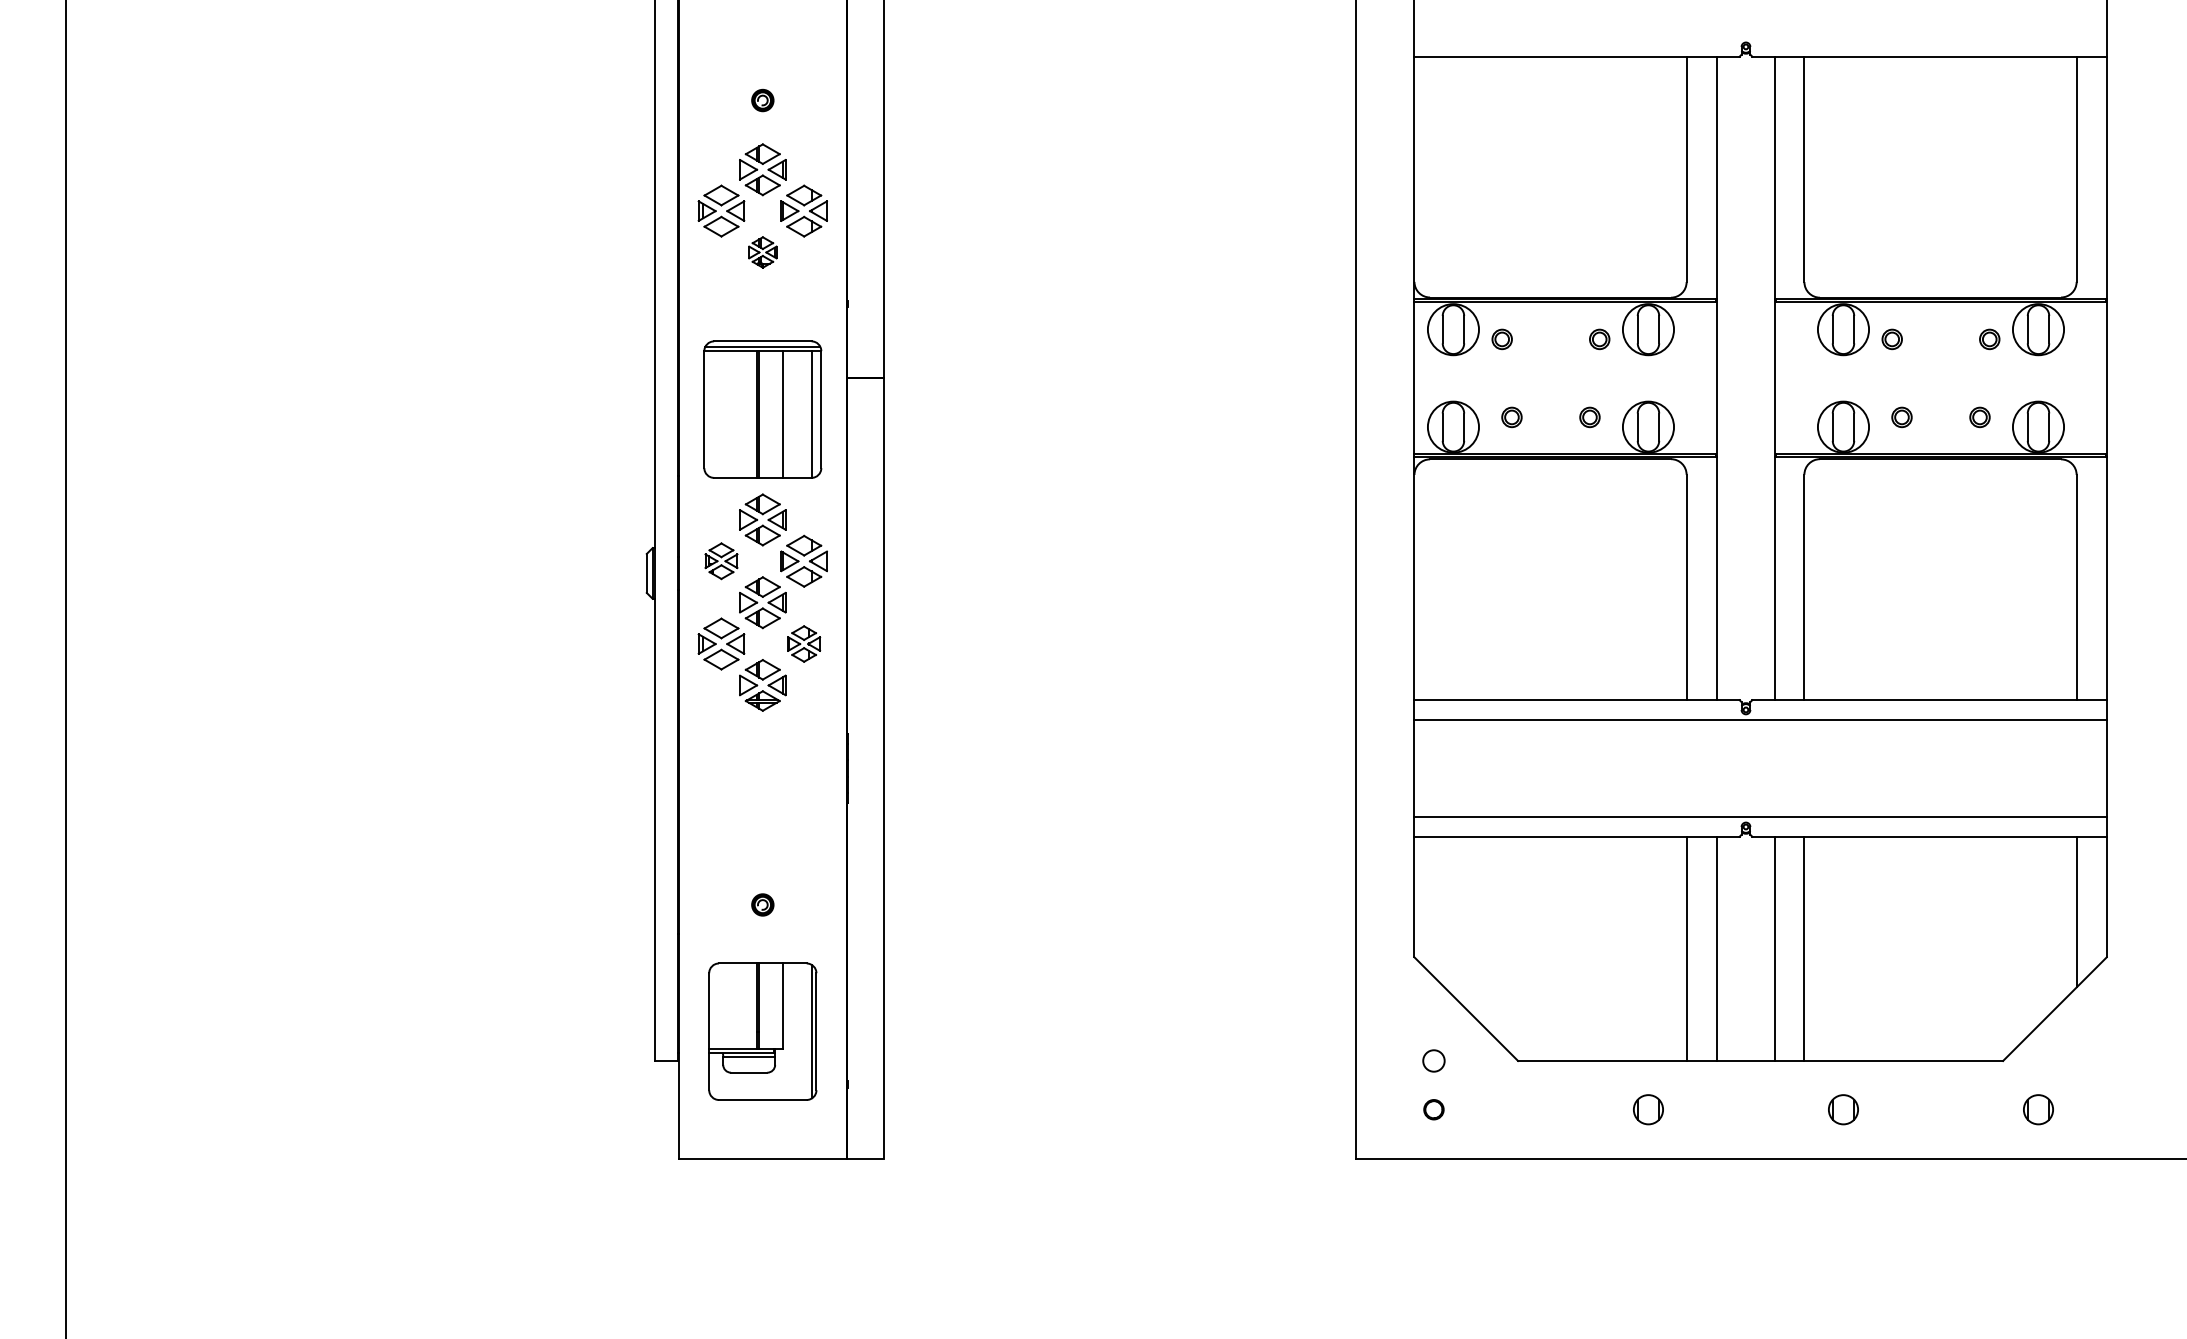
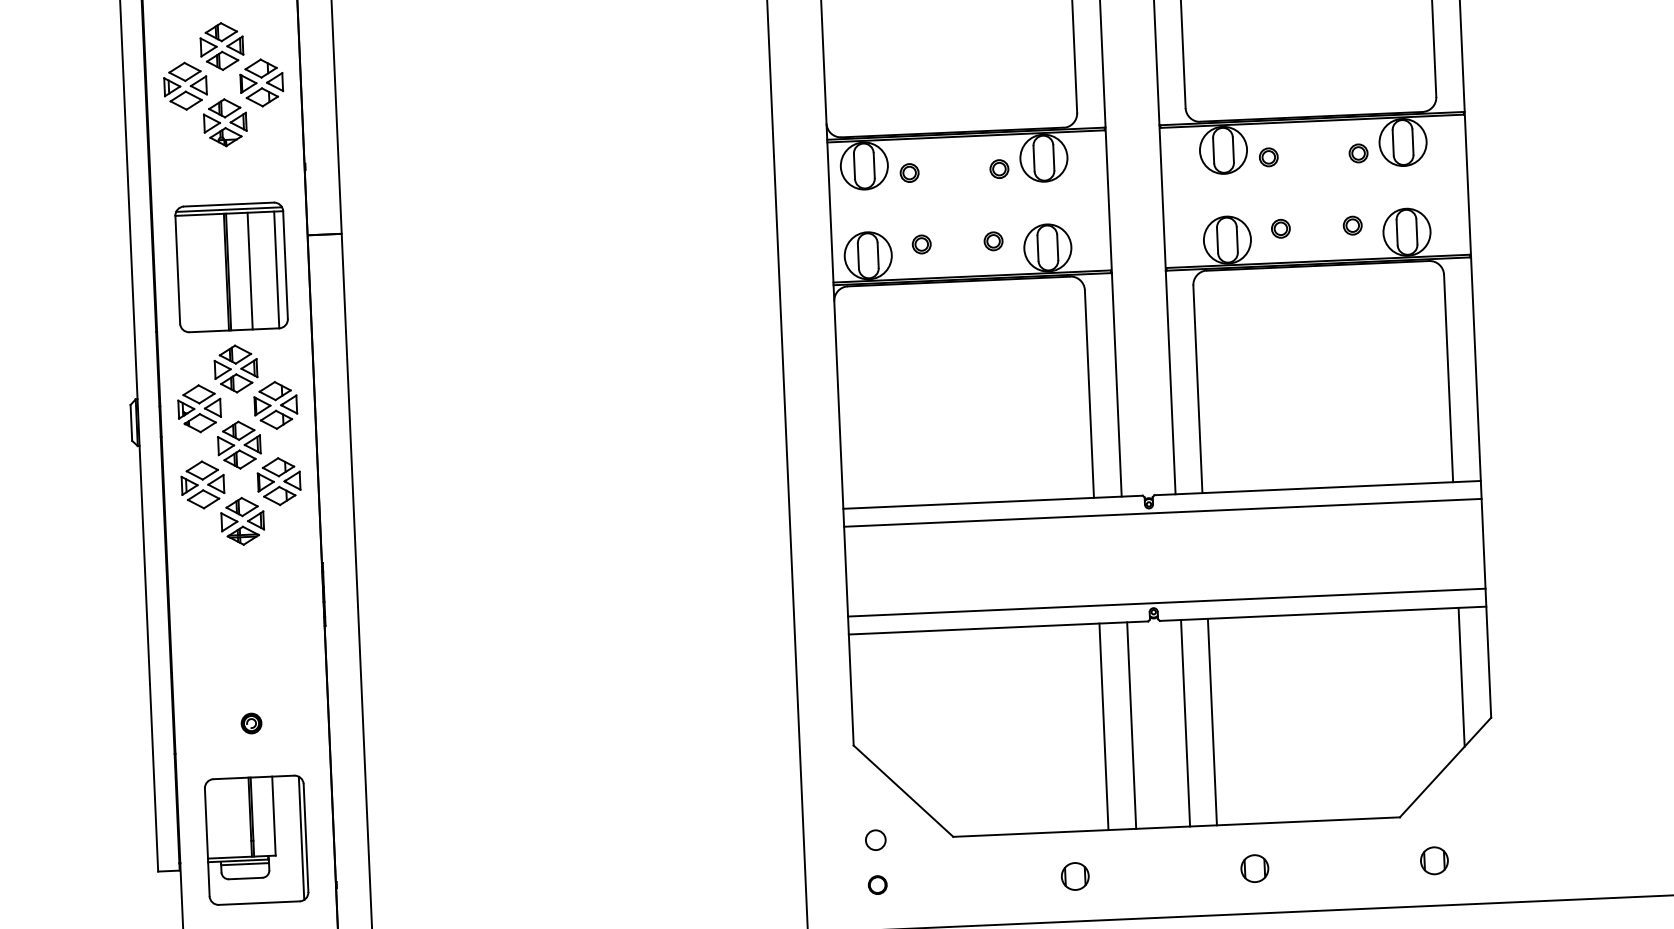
part: (762, 252) -> (225, 122), size x1.67
part: (721, 560) -> (199, 408), size x1.43
part: (803, 643) -> (278, 481), size x1.43

